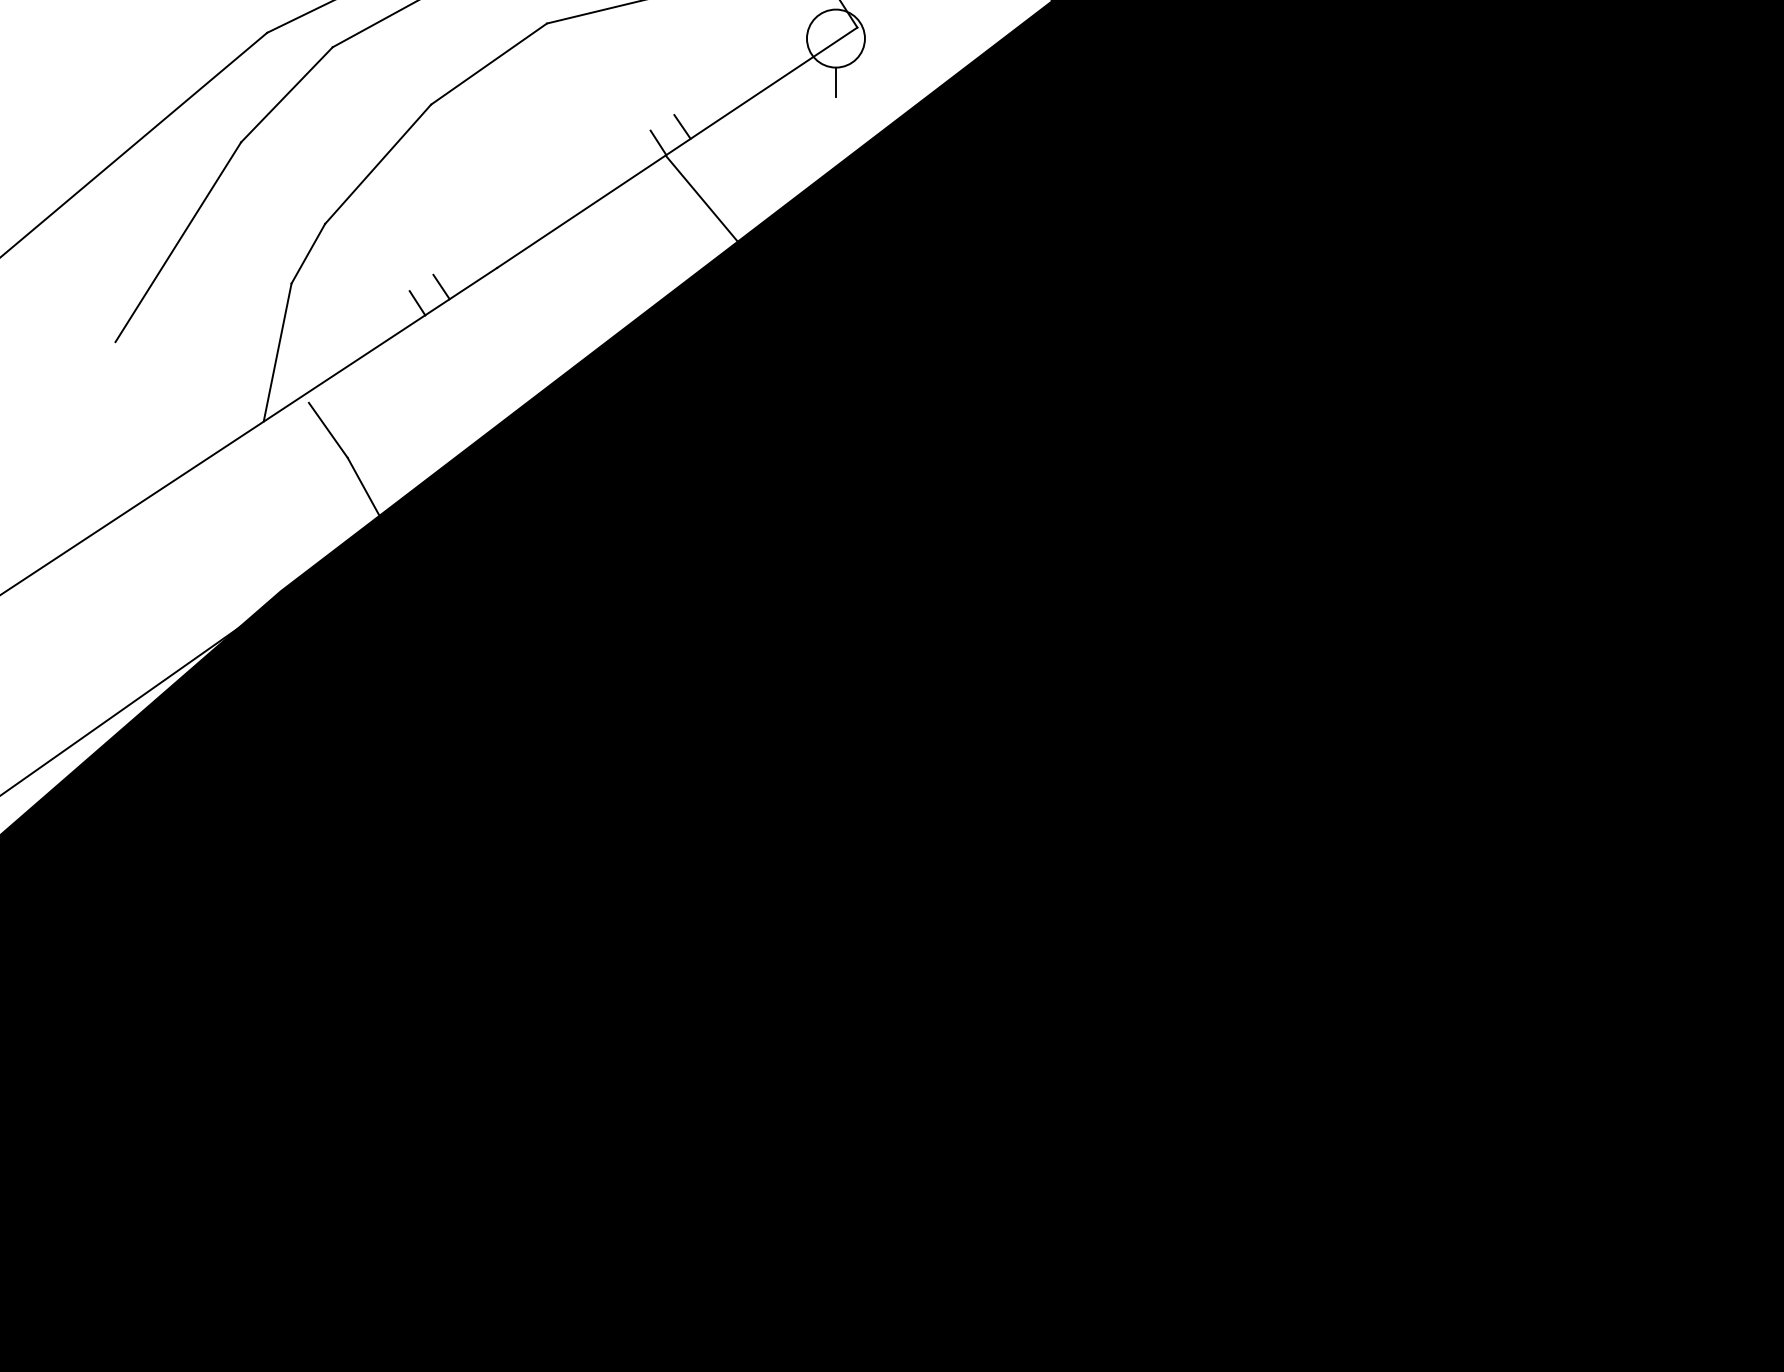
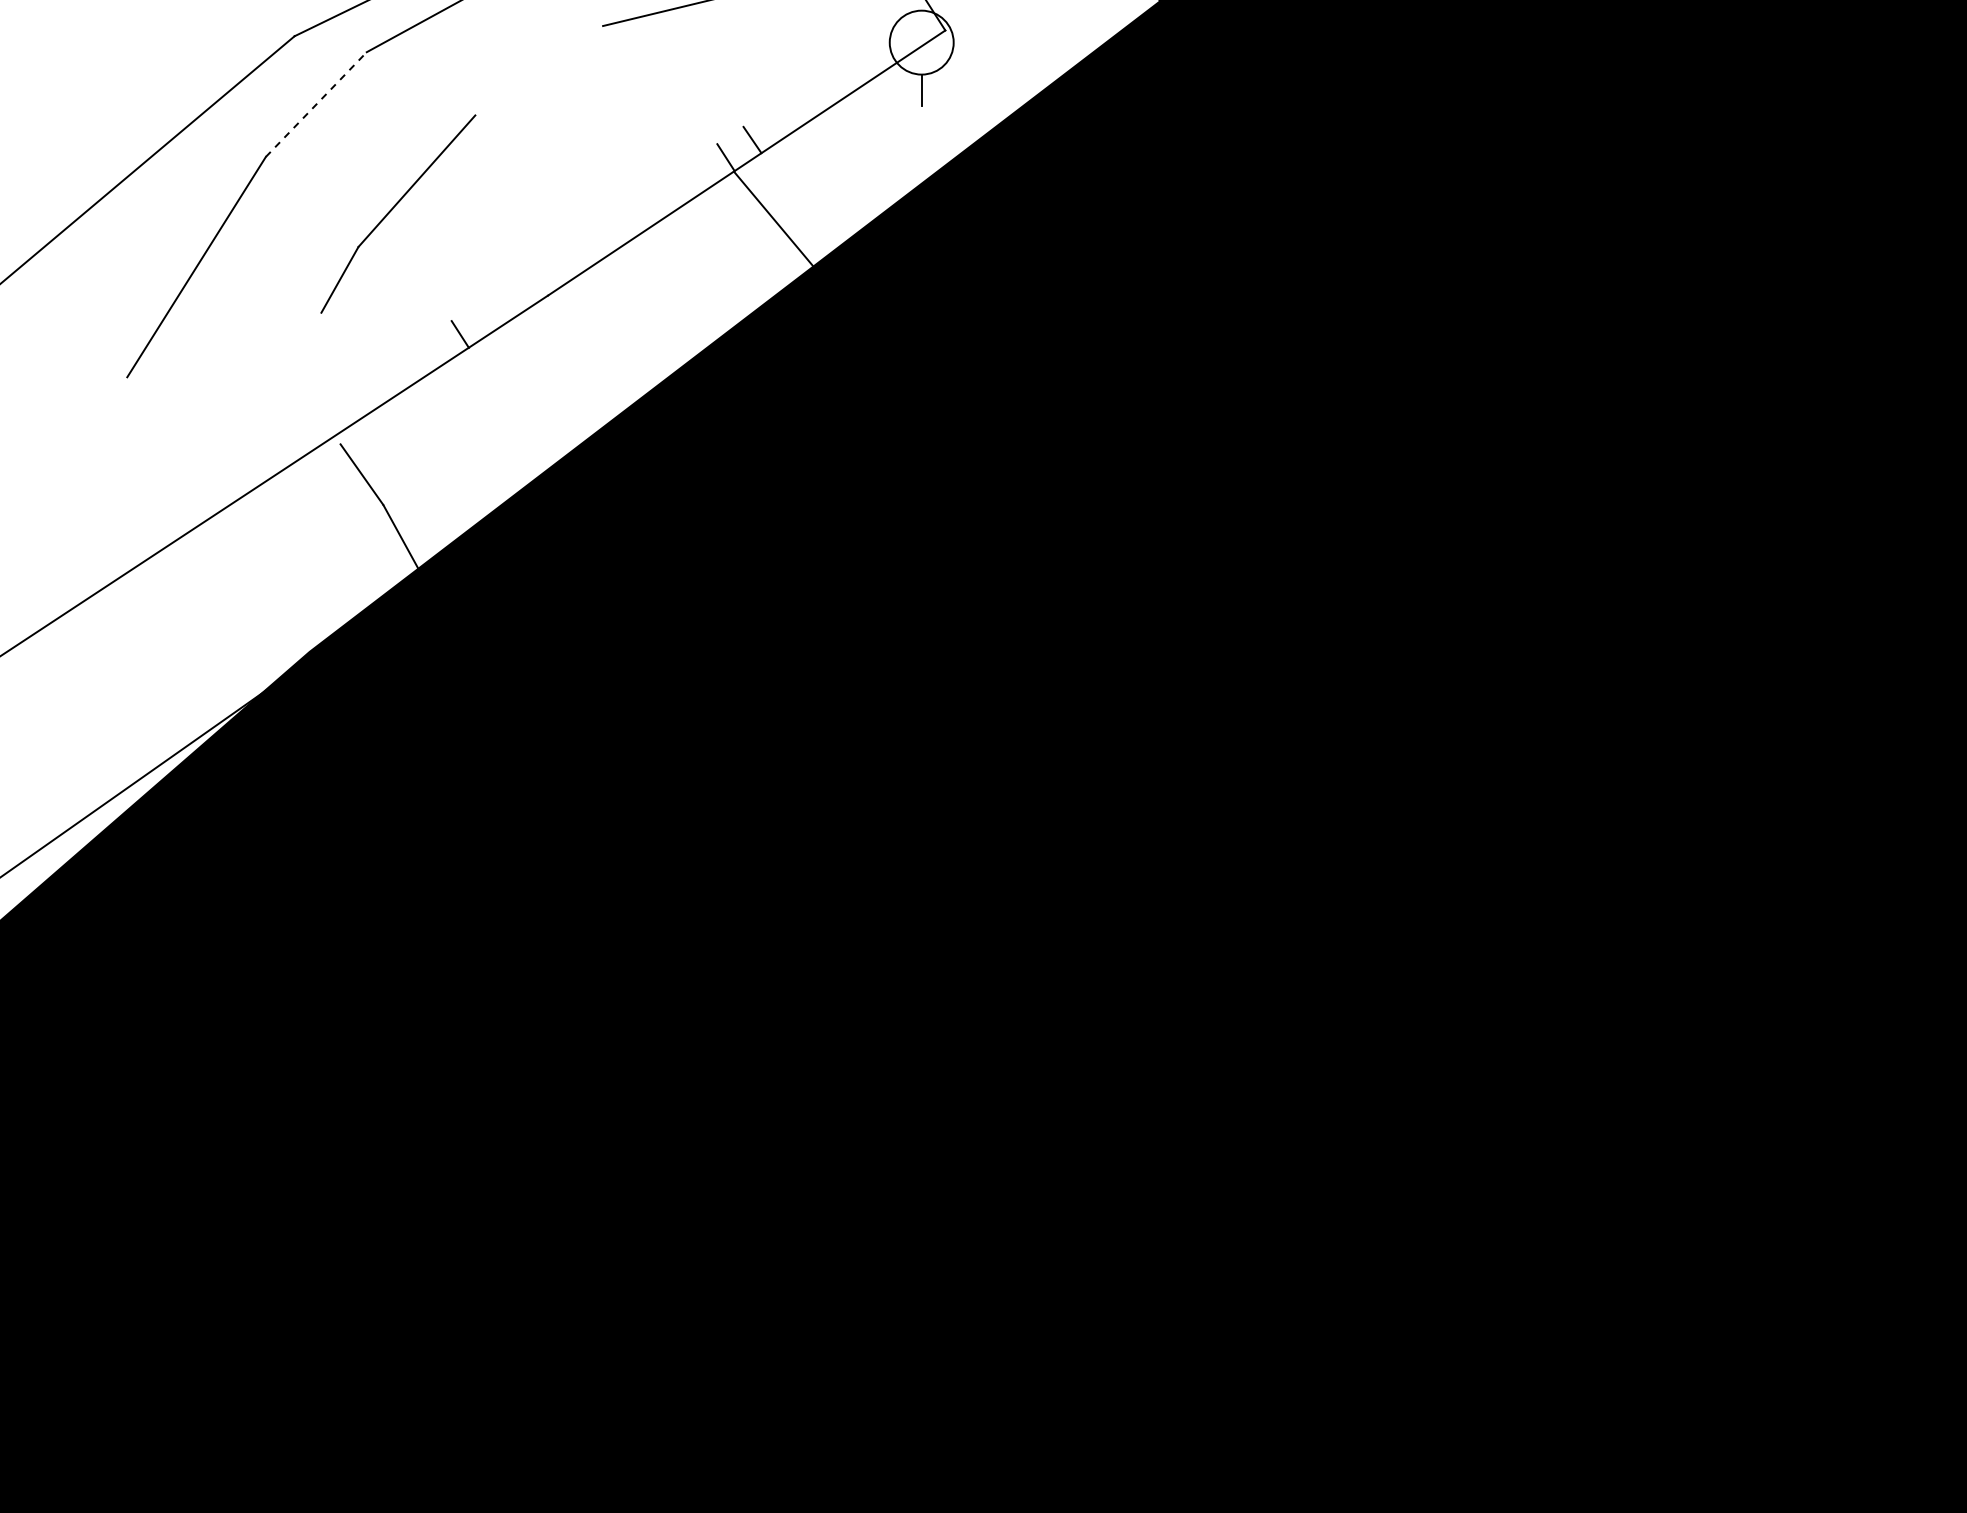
line: (489, 63) -> (539, 70), removed
line: (287, 94) -> (316, 104), solid -> dashed
line: (441, 286) -> (486, 316), removed
line: (277, 352) -> (305, 388), removed

